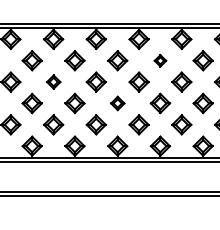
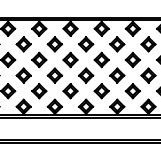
part: (160, 60) -> (117, 44), size x1.67
part: (53, 81) -> (39, 59), size x1.43
part: (117, 103) -> (85, 75), size x1.43

